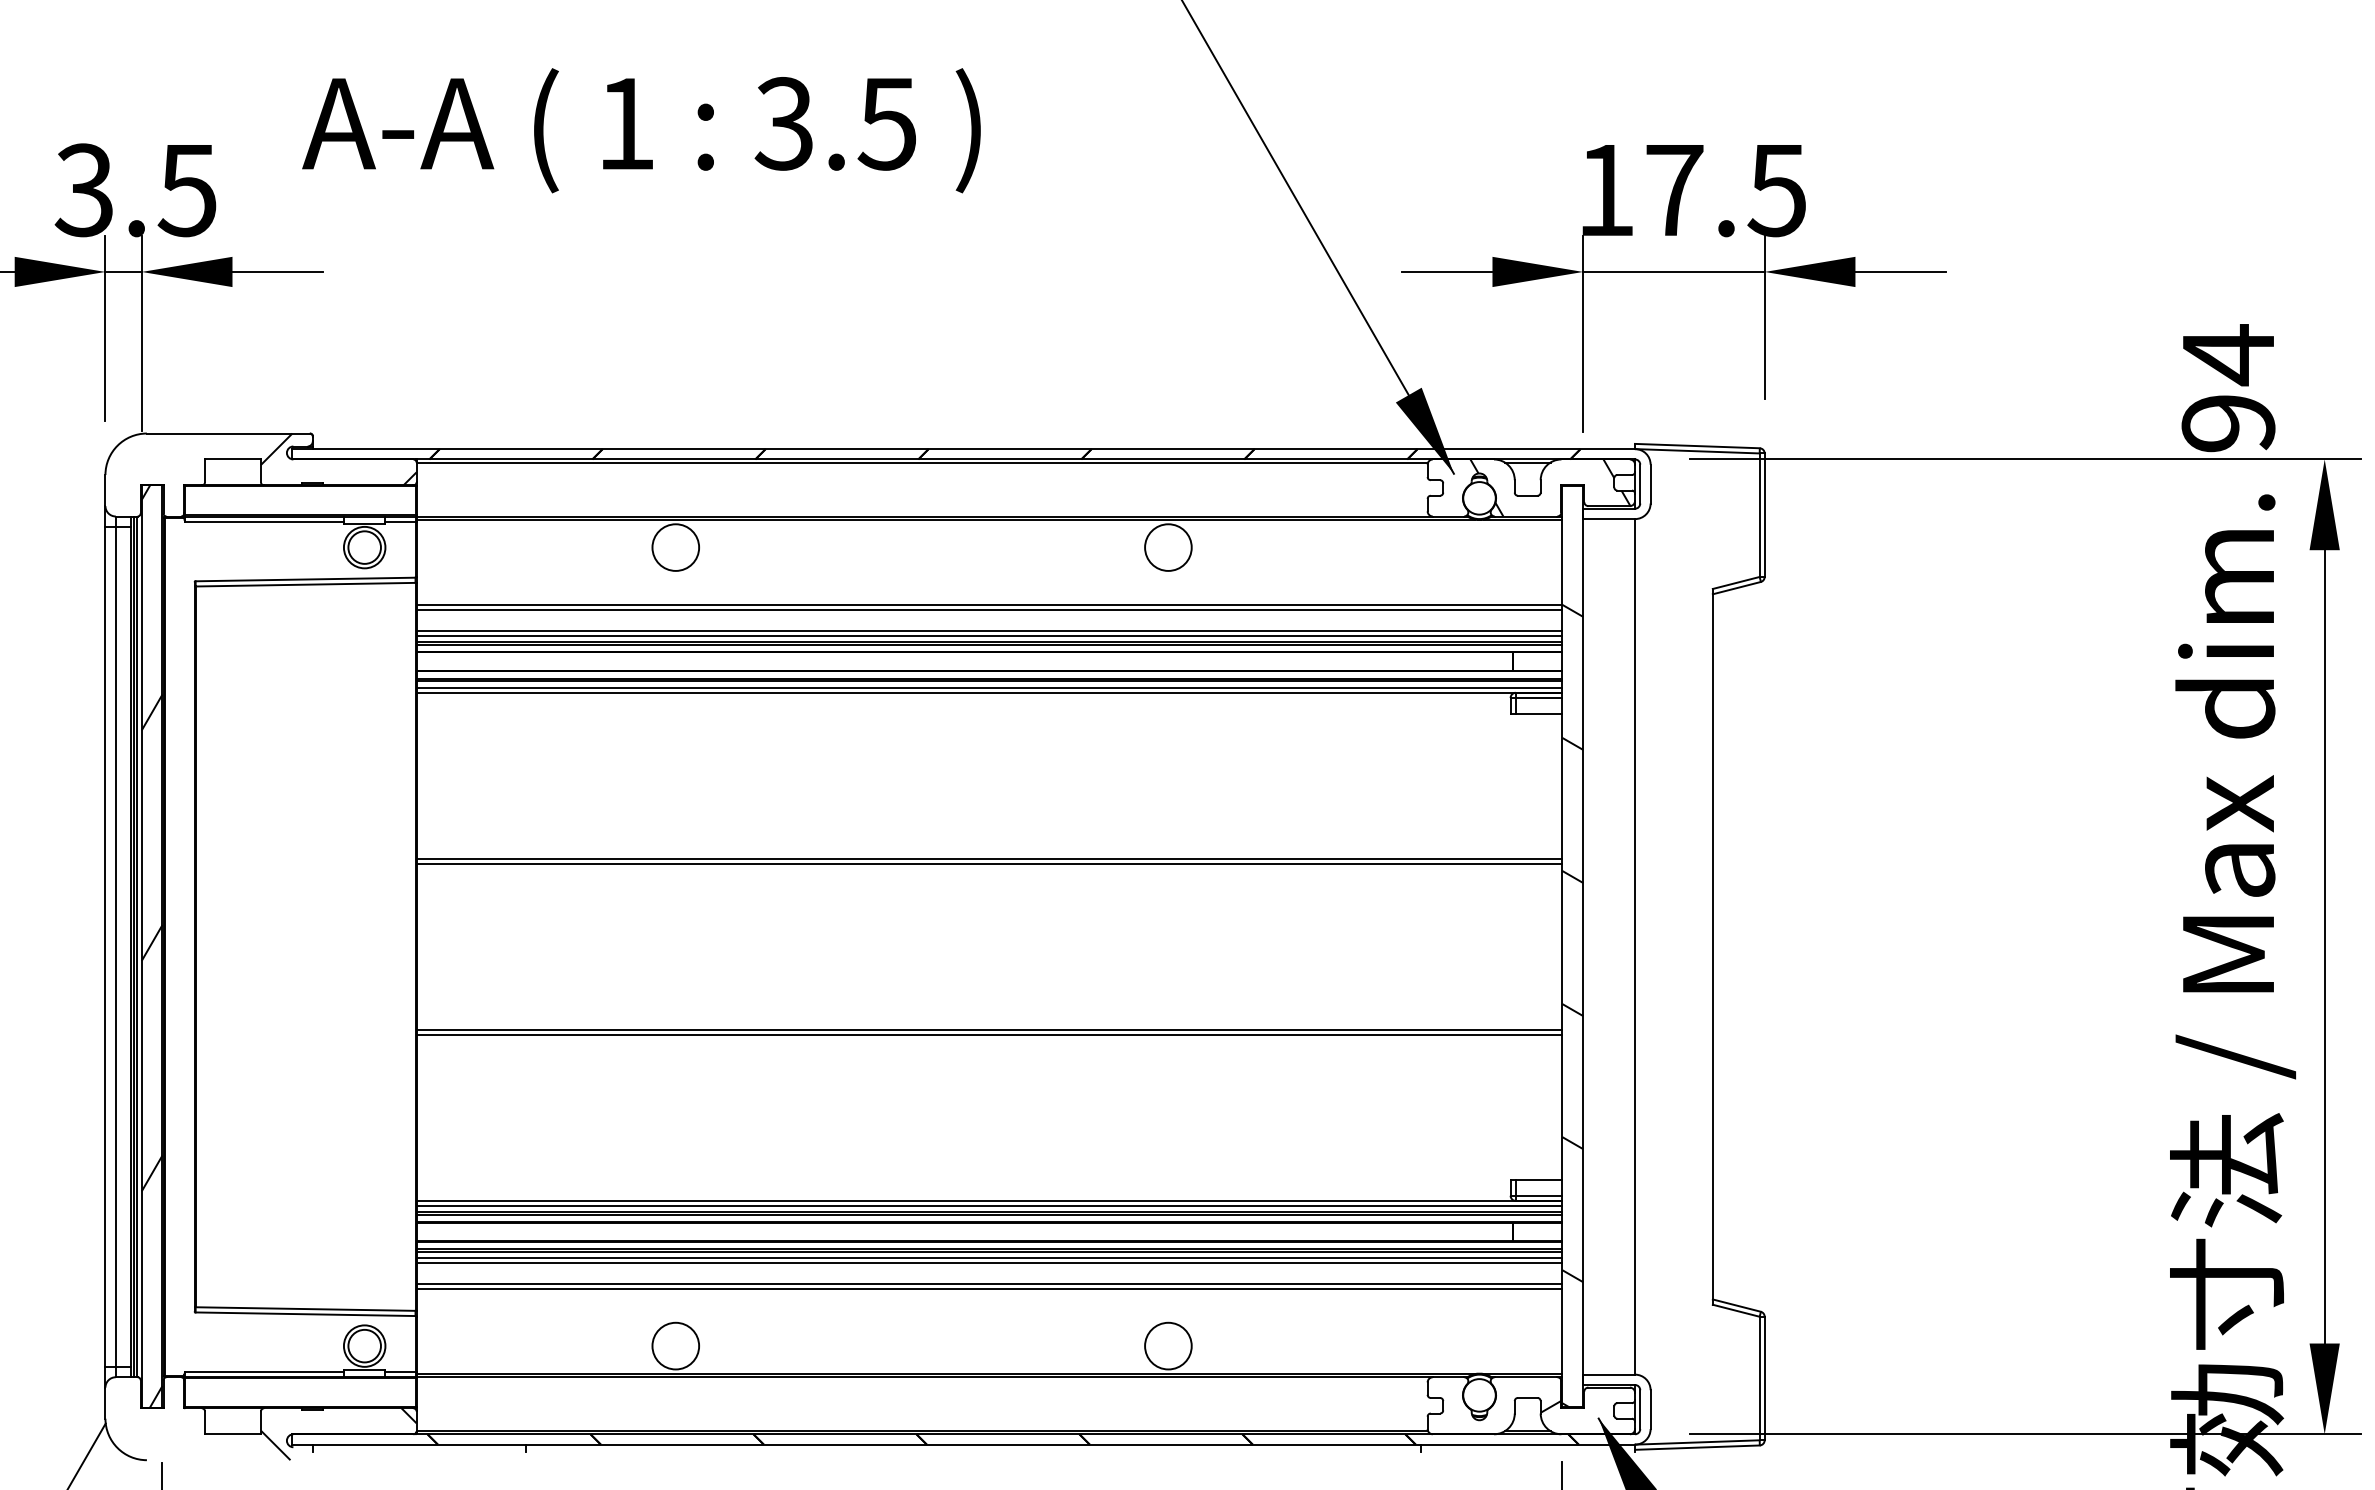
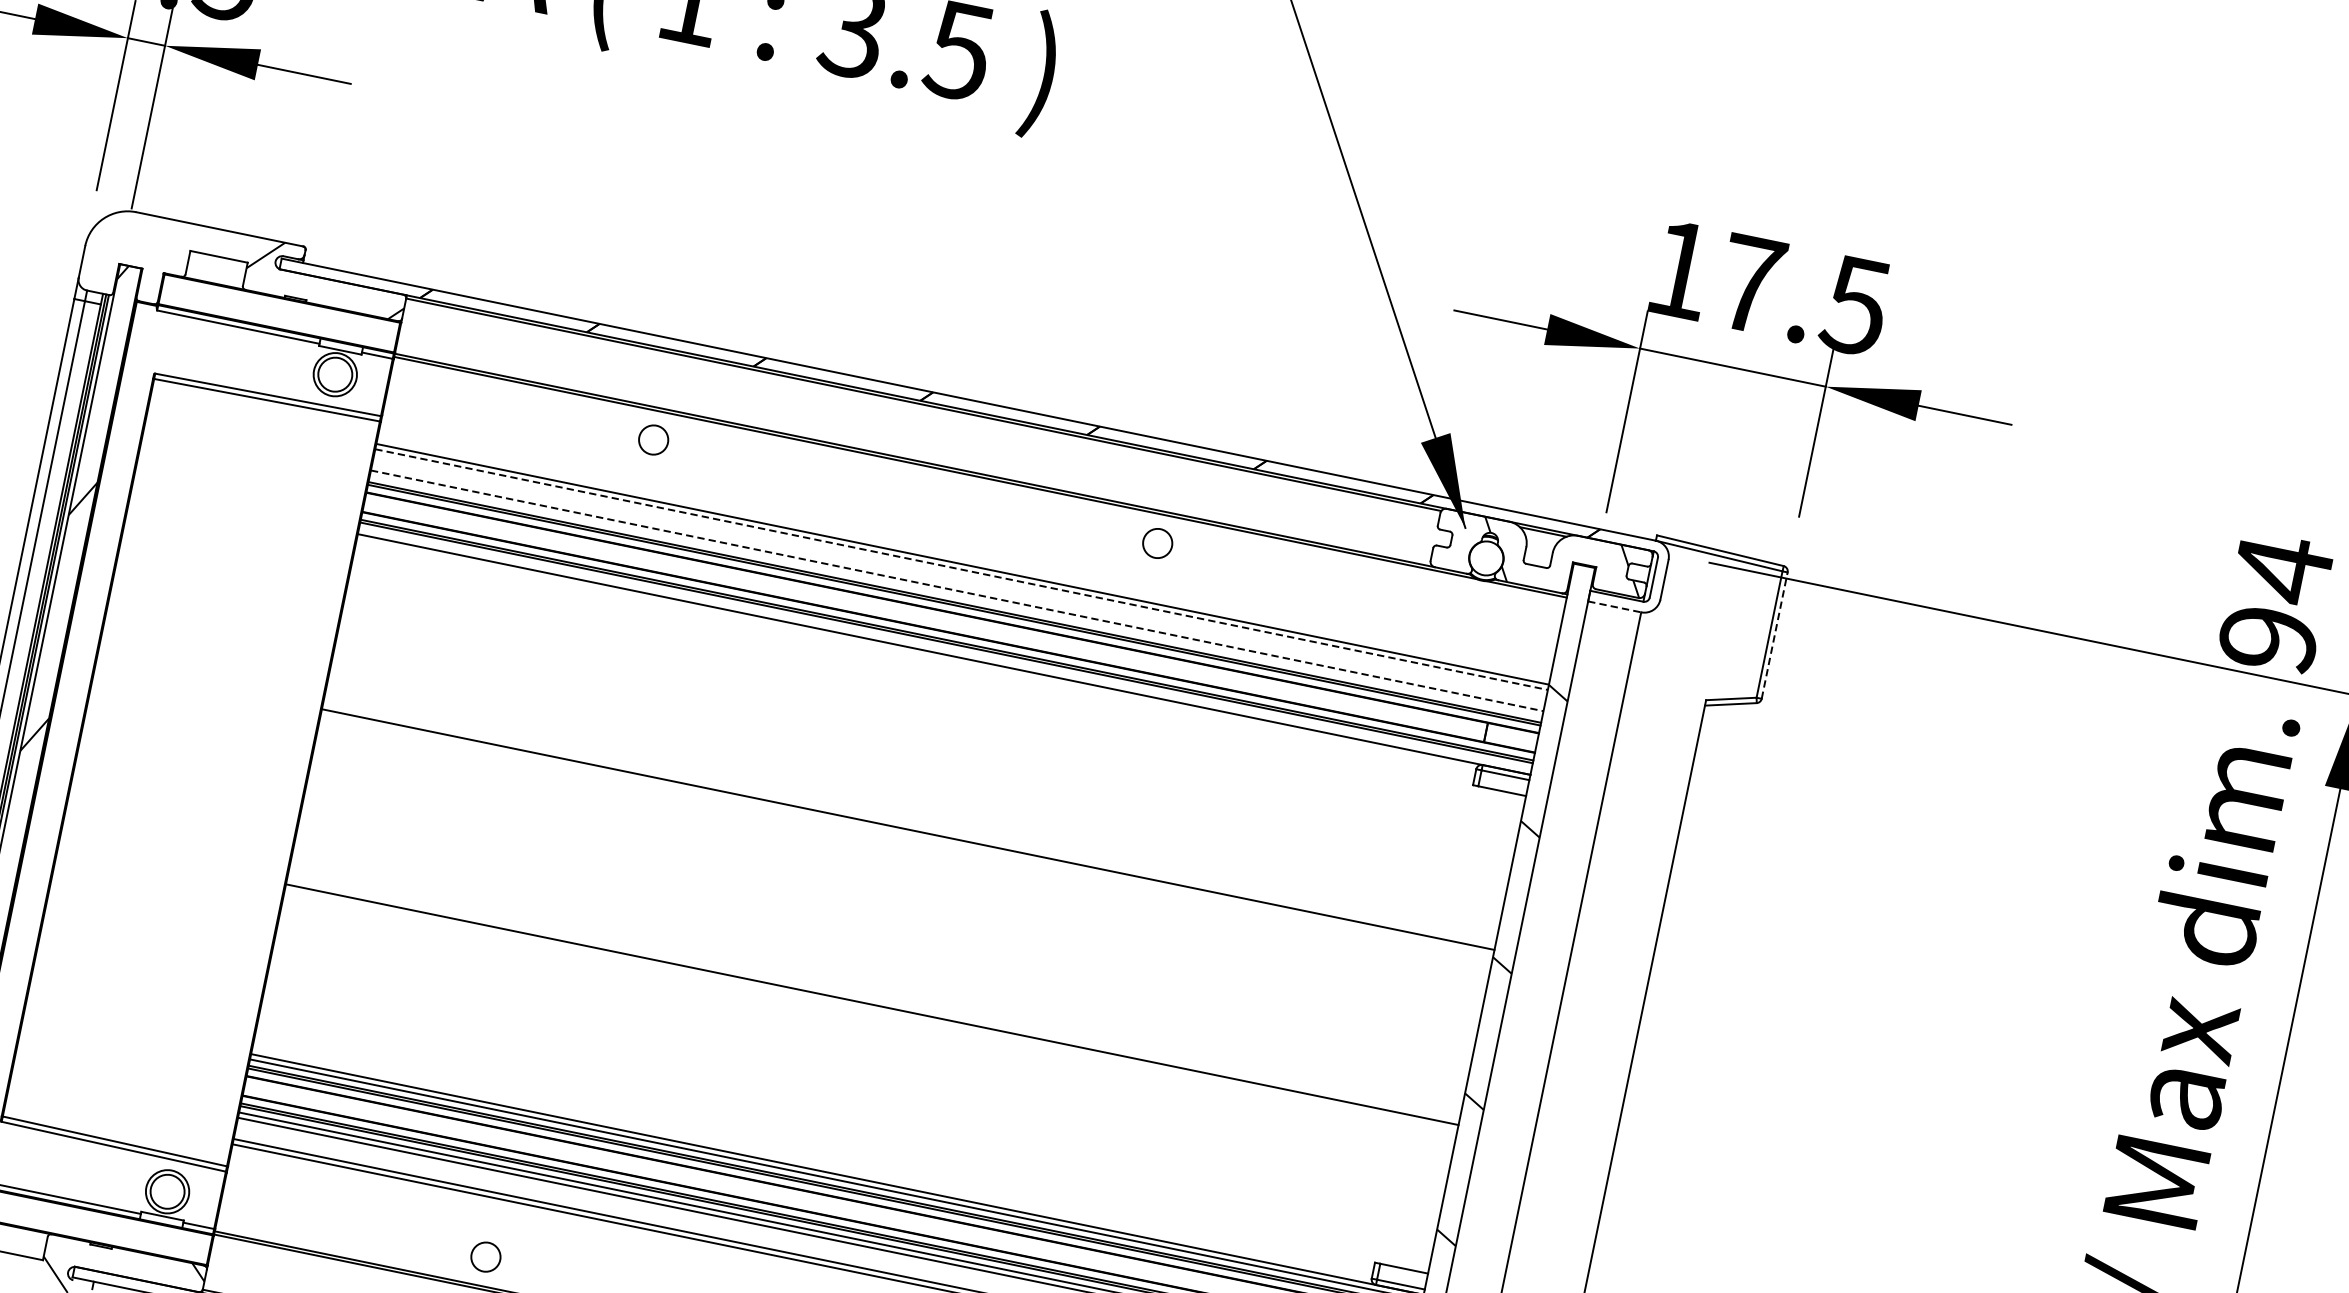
line: (1764, 515) -> (1774, 635), solid -> dashed
line: (1609, 519) -> (1614, 607), solid -> dashed
circle: (675, 547) -> (653, 439), size x0.6
circle: (1168, 547) -> (1157, 543), size x0.6
line: (989, 609) -> (961, 569), solid -> dashed
line: (989, 630) -> (957, 590), solid -> dashed
line: (989, 635) -> (956, 595), removed
line: (989, 687) -> (945, 649), removed
line: (989, 858) -> (909, 824), removed
line: (989, 1029) -> (873, 999), removed
circle: (675, 1345) -> (485, 1256), size x0.6

